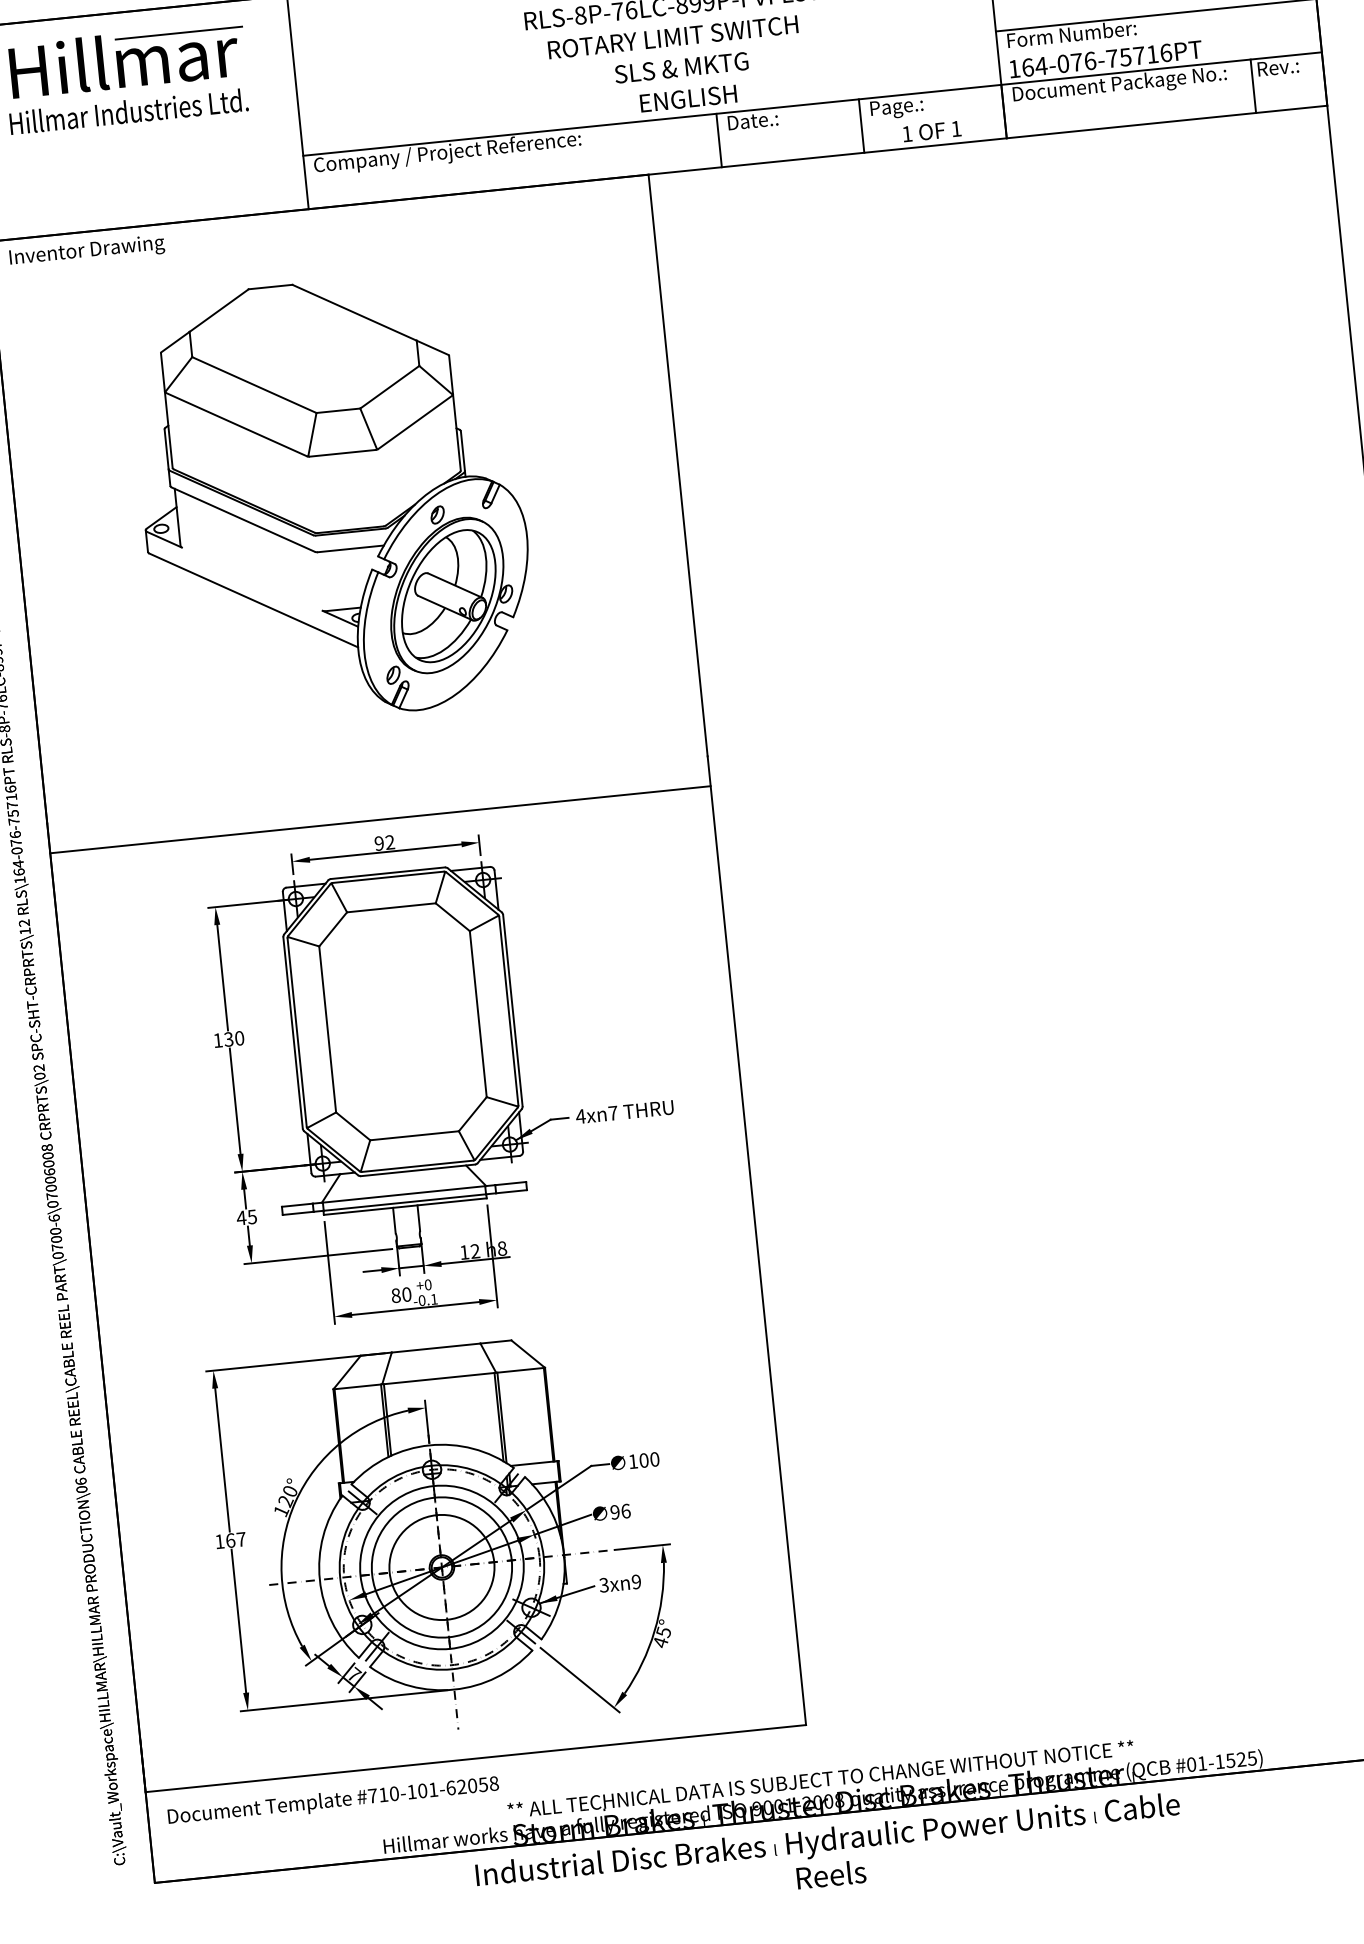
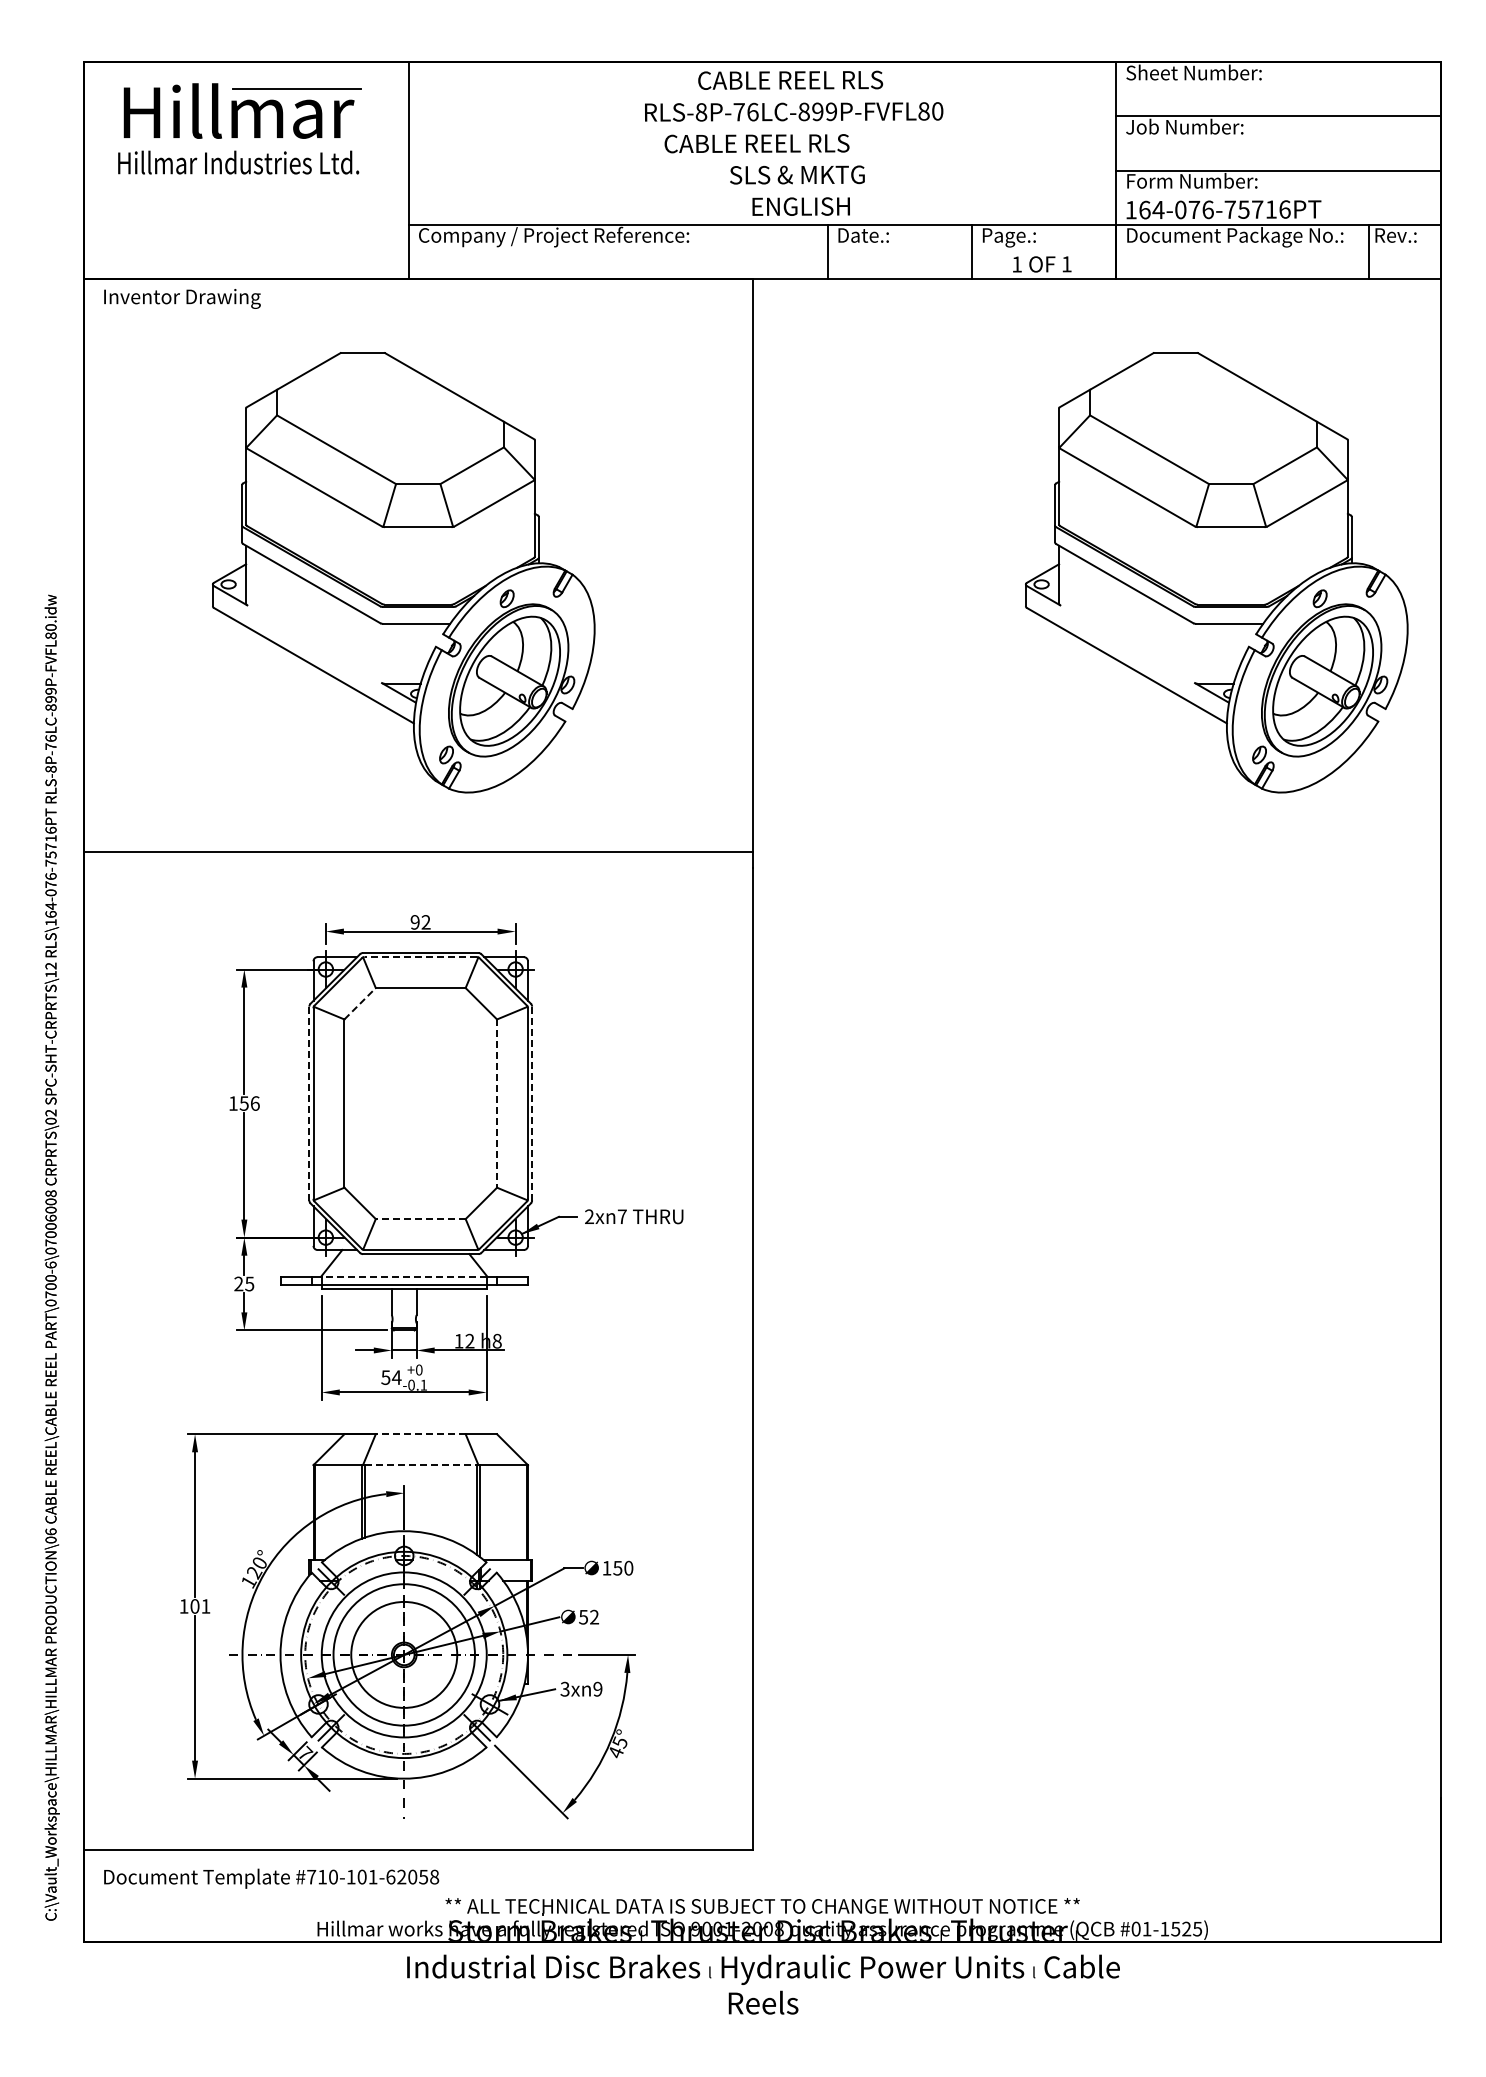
text: (672, 37) -> (791, 143), ROTARY LIMIT SWITCH -> CABLE REEL RLS
part: (1134, 418) -> (1216, 572), added
line: (380, 819) -> (418, 851), moved
line: (388, 877) -> (420, 957), solid -> dashed
line: (333, 929) -> (360, 1003), solid -> dashed
line: (513, 1010) -> (532, 1103), solid -> dashed
line: (478, 1015) -> (497, 1104), solid -> dashed
line: (293, 1032) -> (309, 1103), solid -> dashed
text: (233, 1038) -> (249, 1103), 130 -> 156
text: (580, 1116) -> (589, 1216), 4x -> 2x
line: (414, 1136) -> (420, 1219), solid -> dashed
line: (403, 1194) -> (403, 1276), solid -> dashed
text: (241, 1217) -> (238, 1283), 45 -> 25
text: (401, 1295) -> (391, 1377), 80 -> 54
line: (435, 1348) -> (420, 1434), solid -> dashed
line: (439, 1378) -> (421, 1465), solid -> dashed
text: (643, 1459) -> (617, 1567), 100 -> 150
text: (620, 1510) -> (589, 1616), 96 -> 52
text: (236, 1540) -> (200, 1606), 167 -> 101

